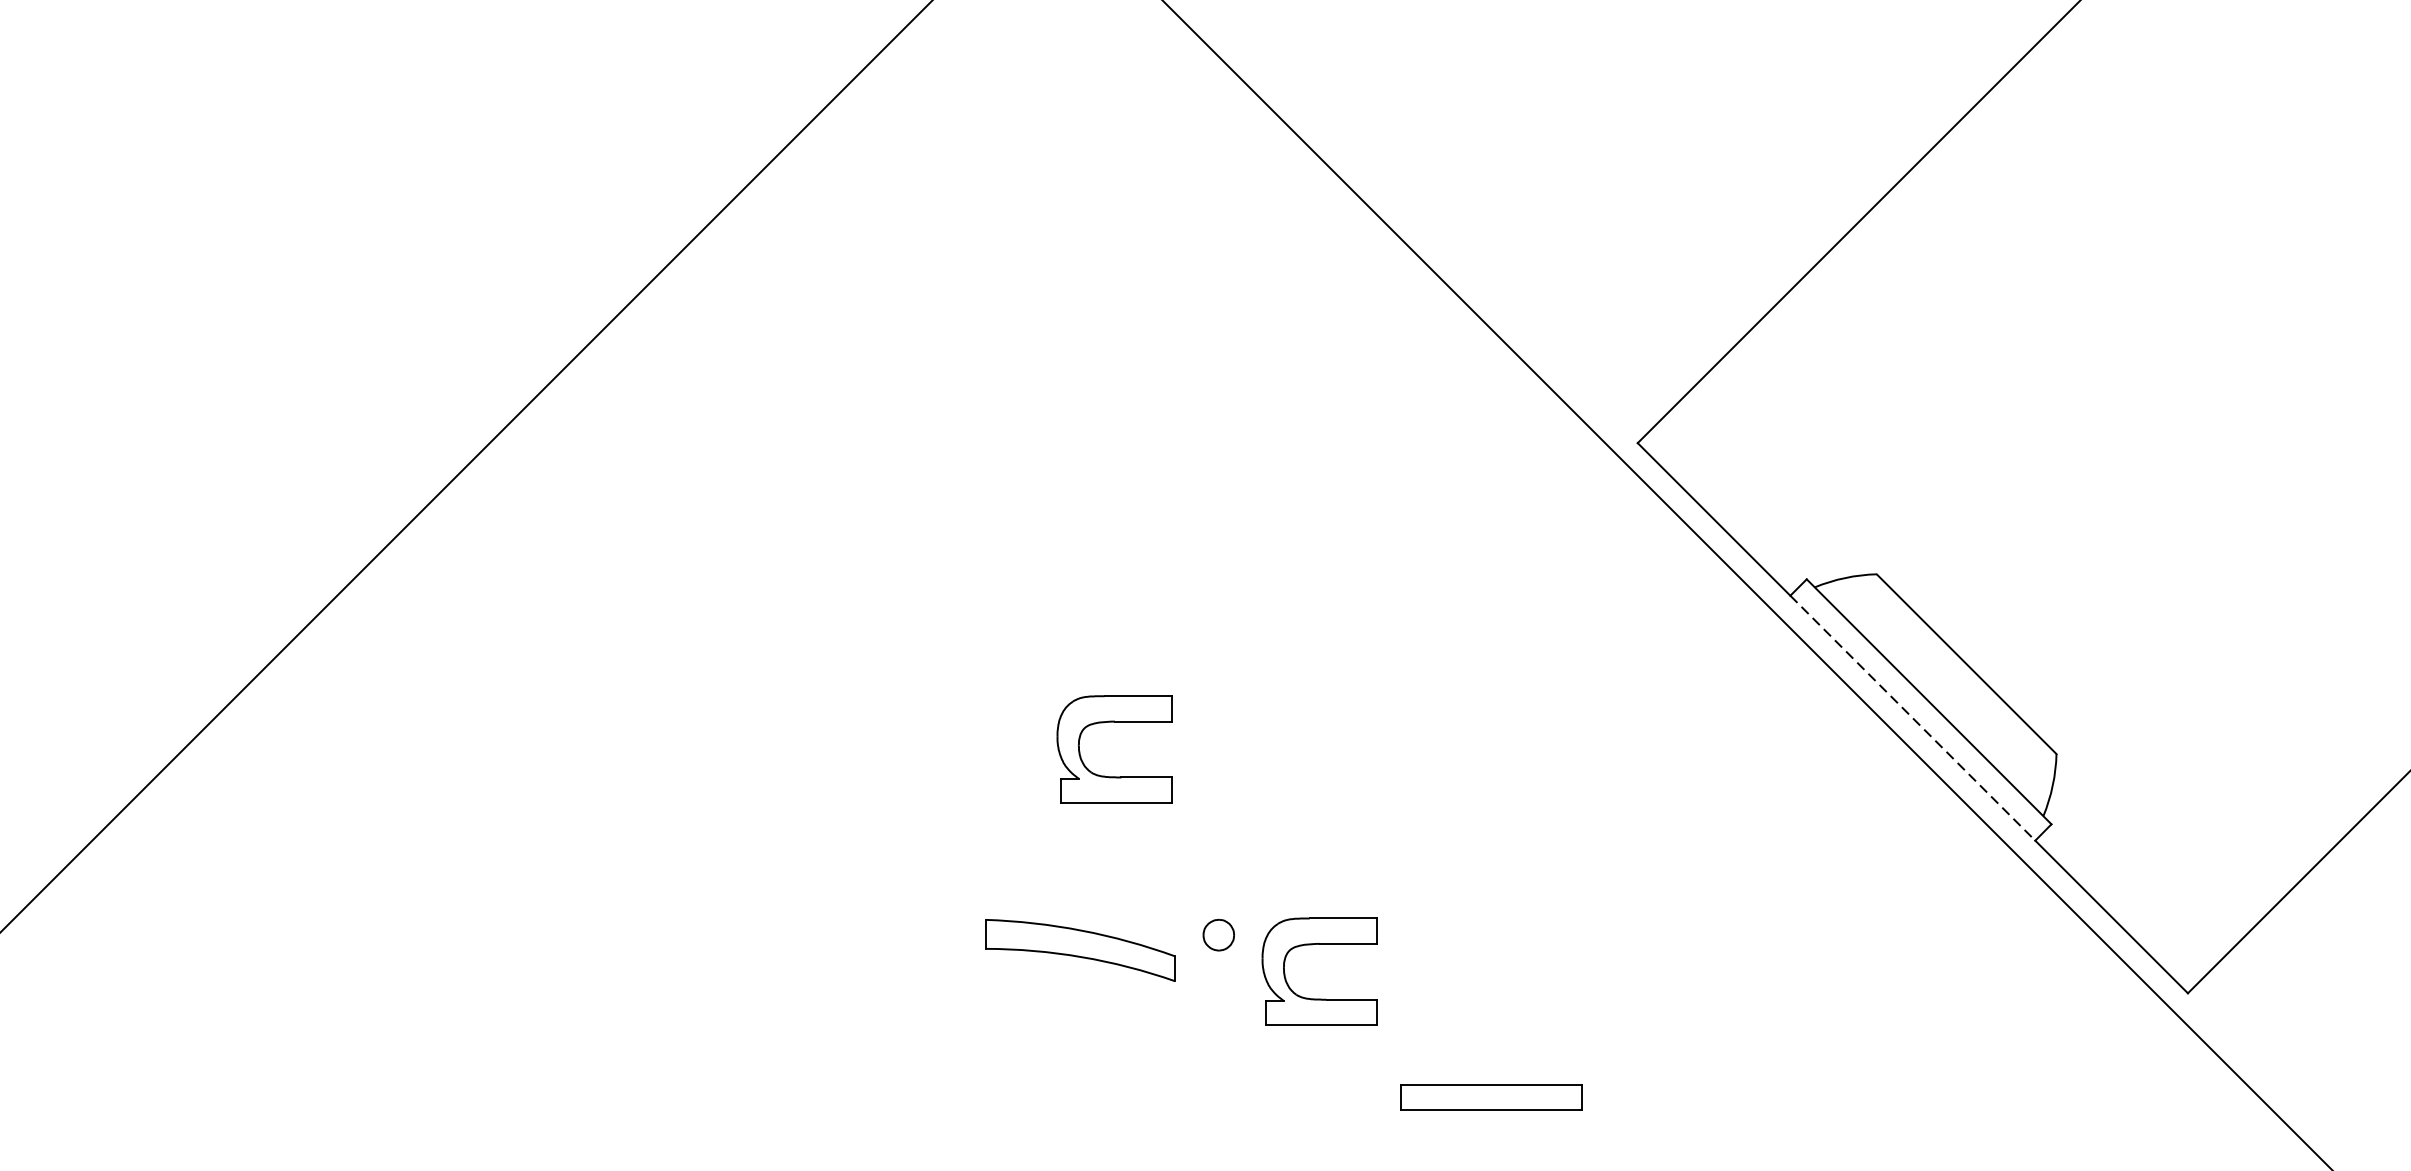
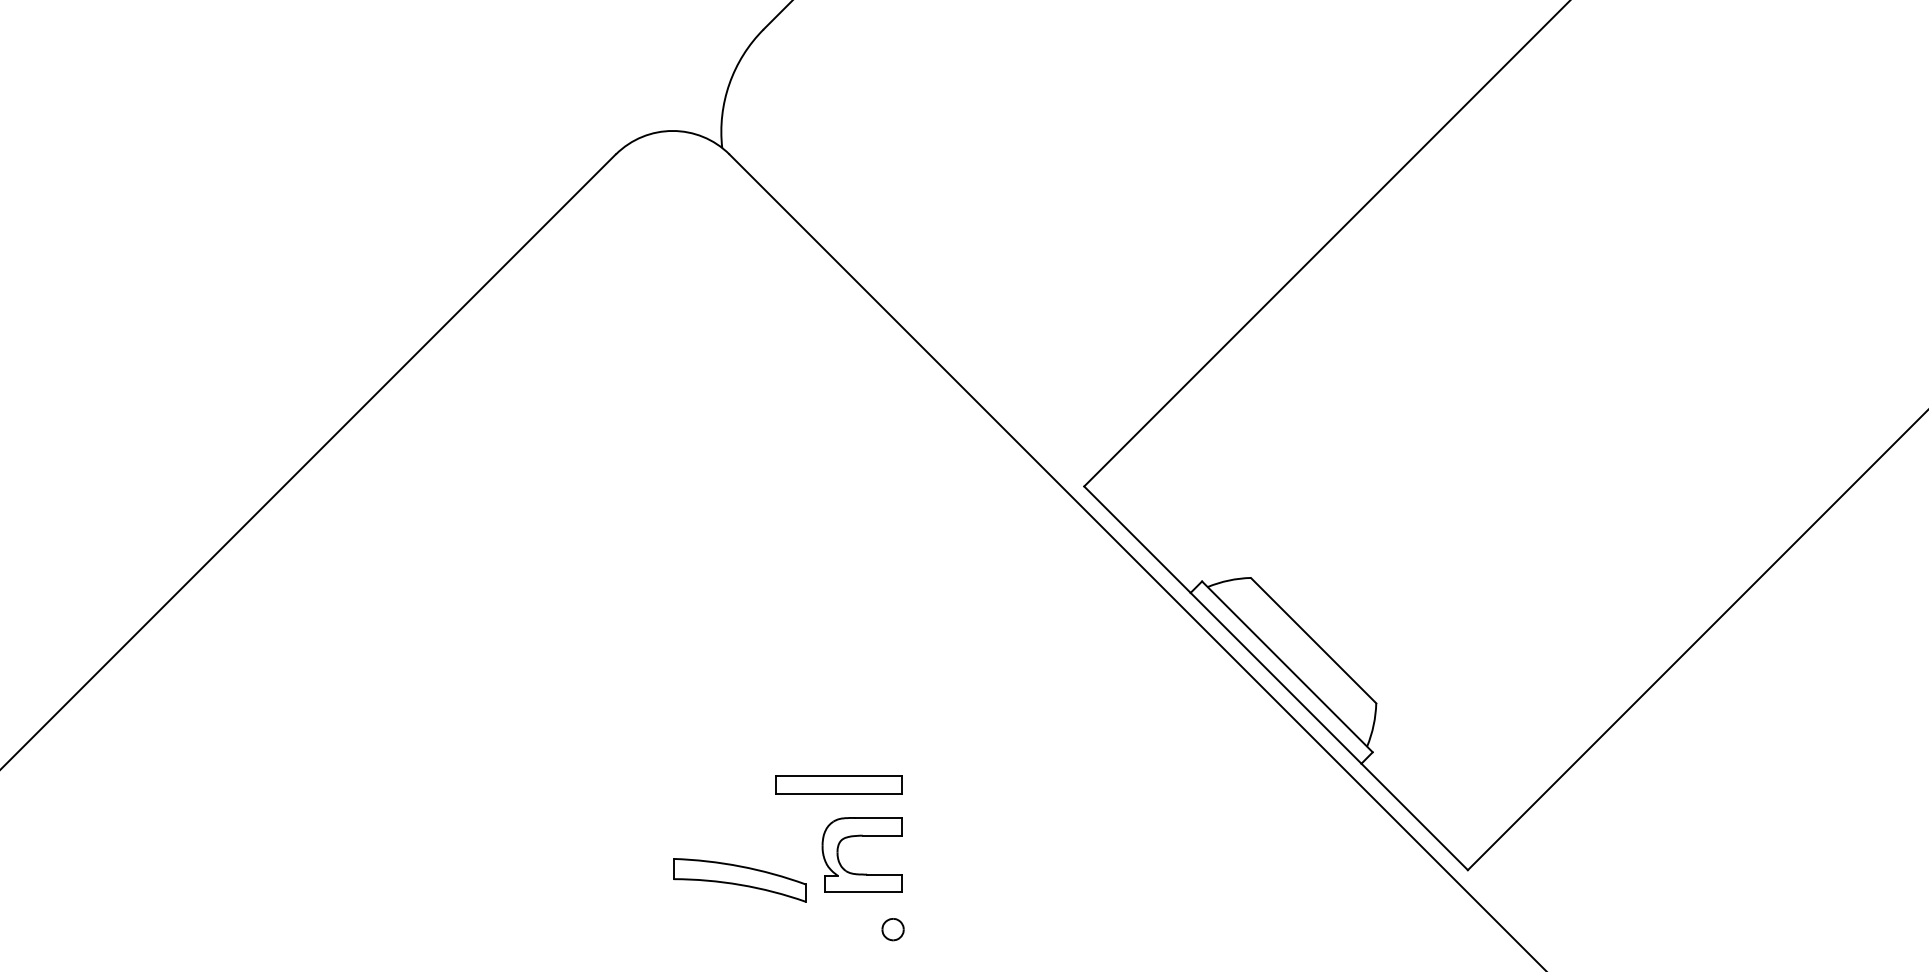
line: (1913, 718) -> (1276, 678), dashed -> solid
part: (1113, 722) -> (718, 681), removed
part: (1217, 935) -> (892, 929), moved
part: (1080, 950) -> (739, 880), moved
part: (1490, 1097) -> (838, 784), moved

